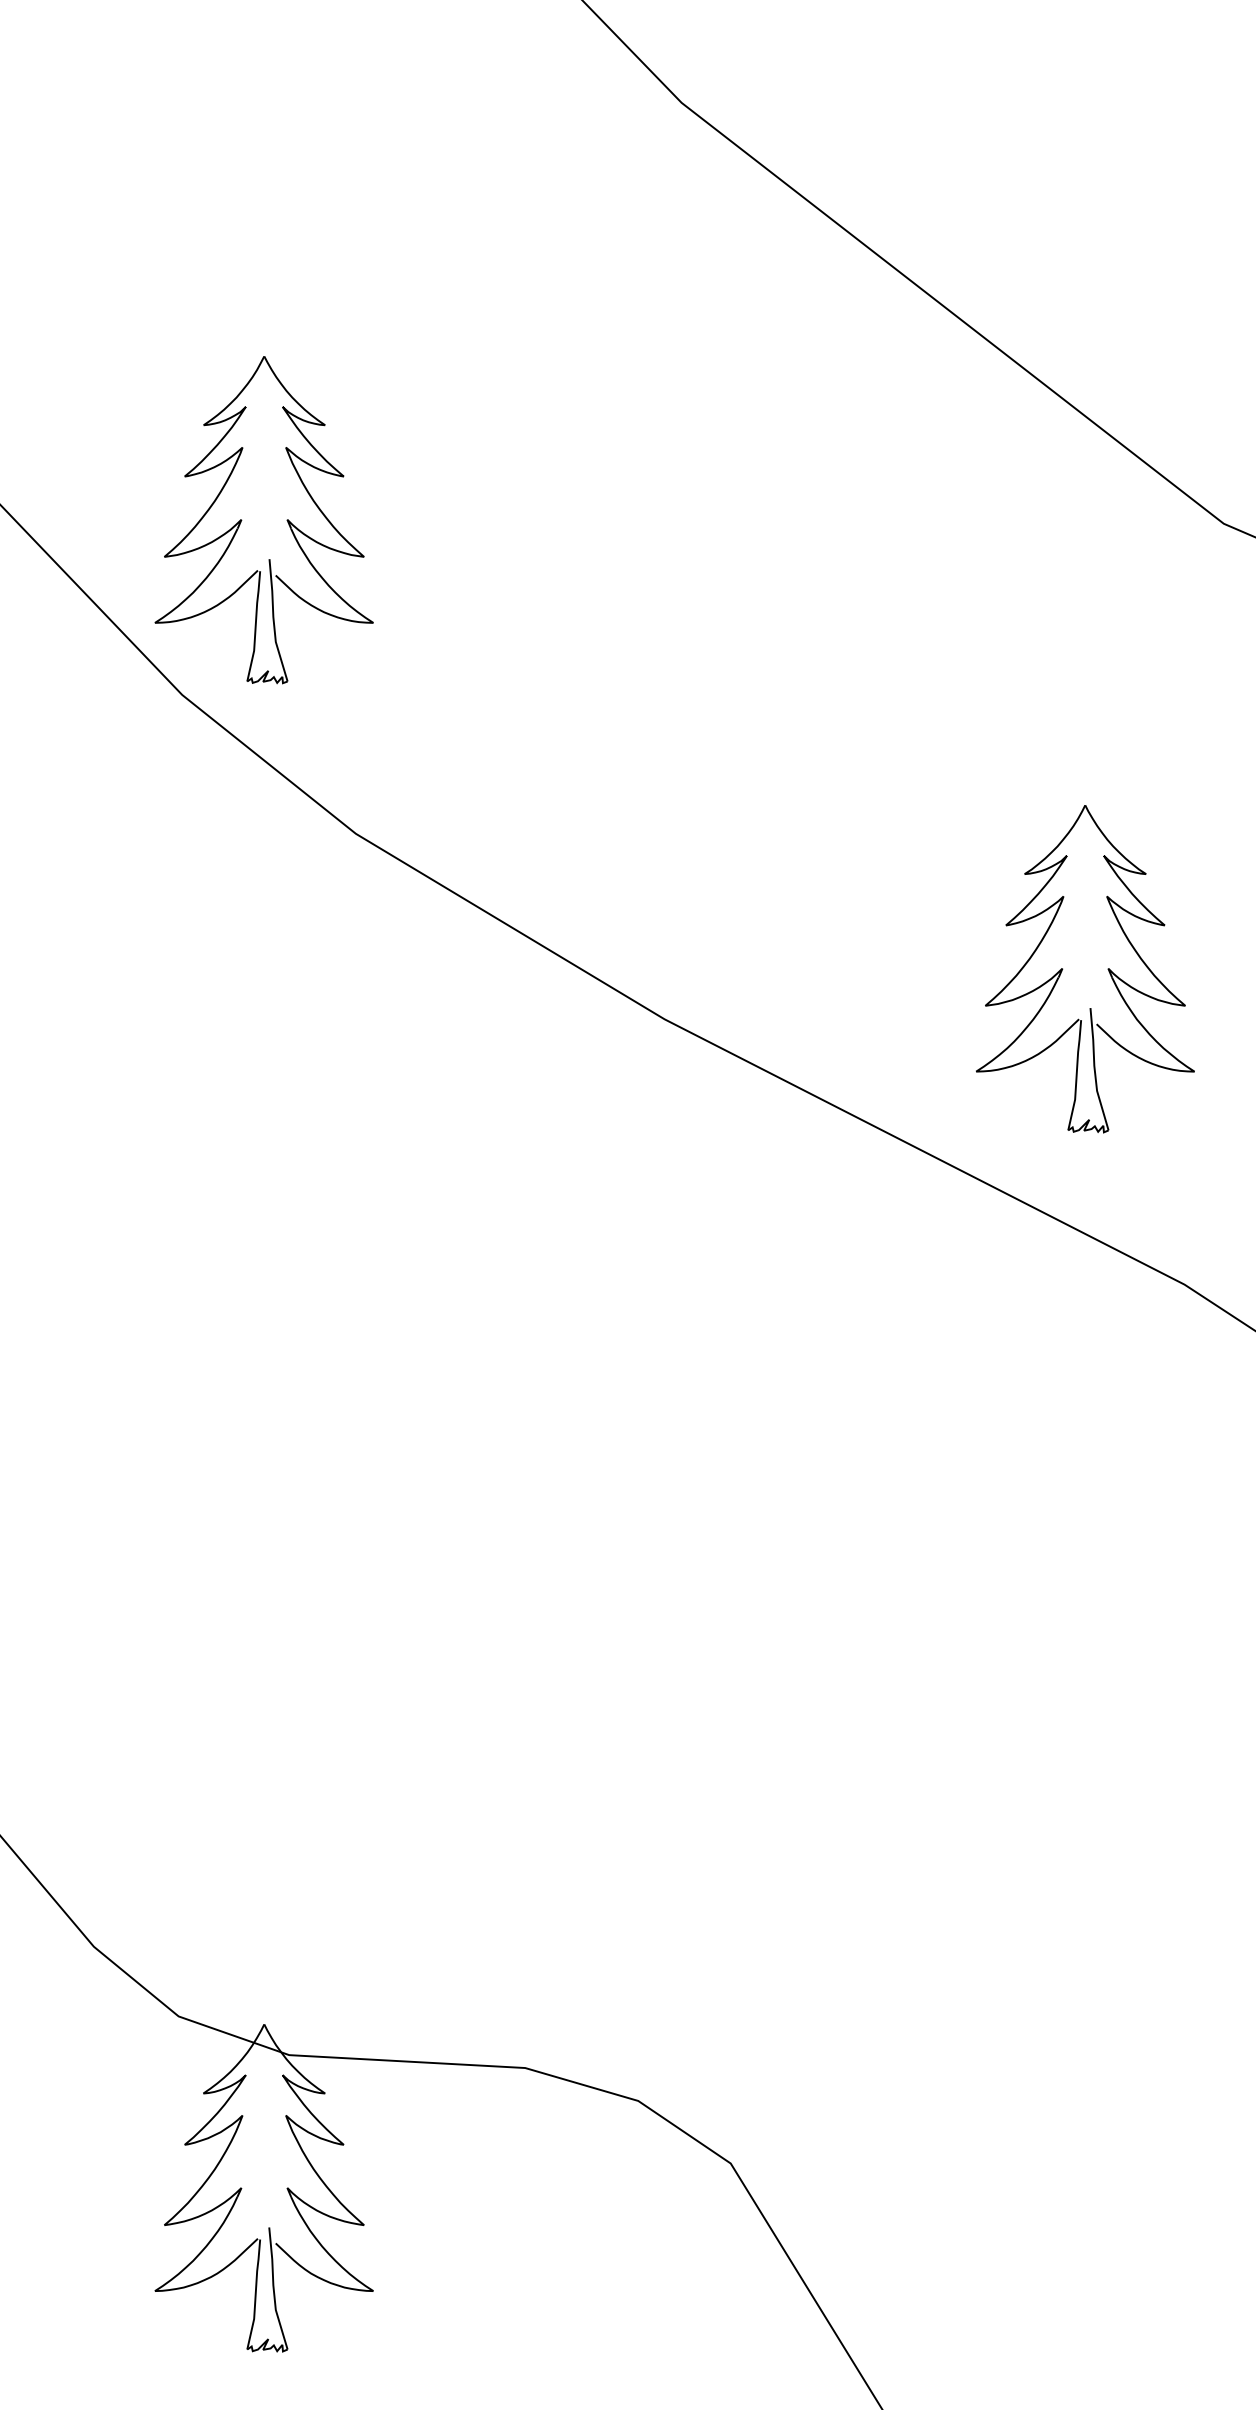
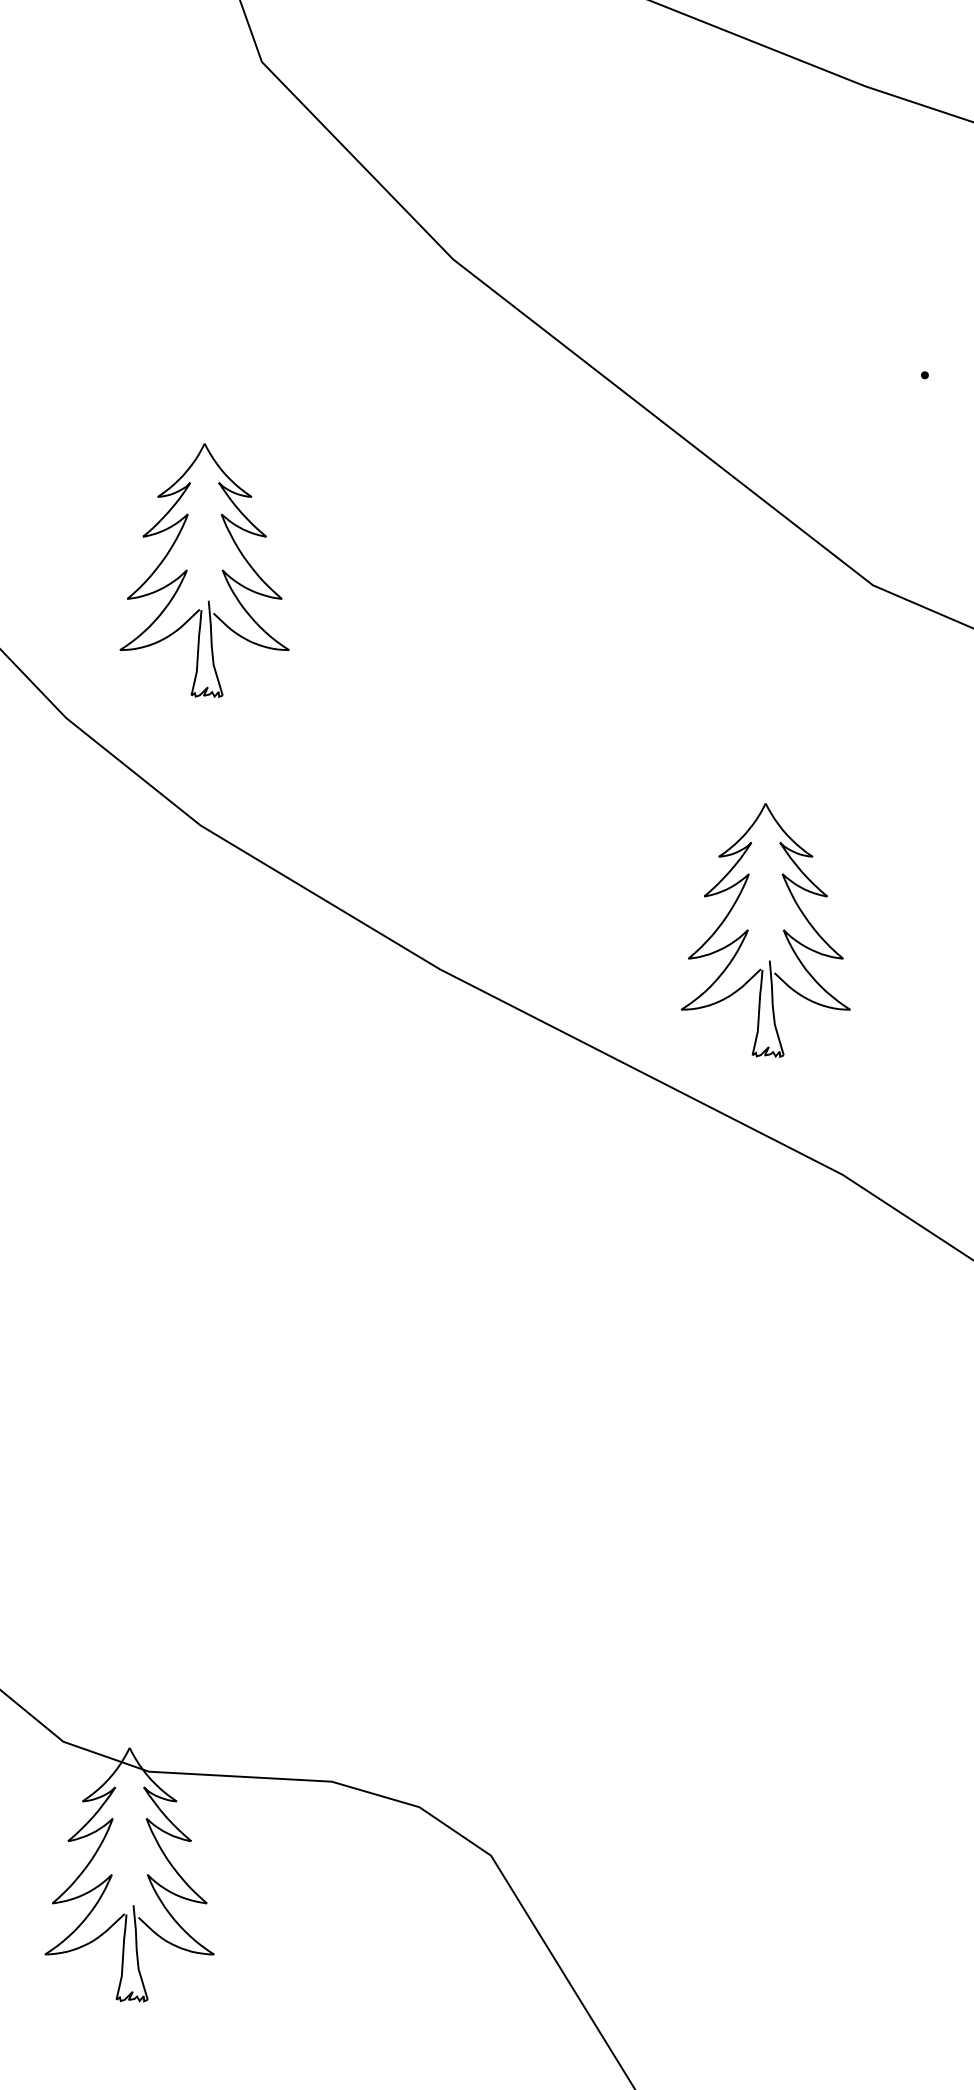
part: (242, 520) -> (187, 570), moved

